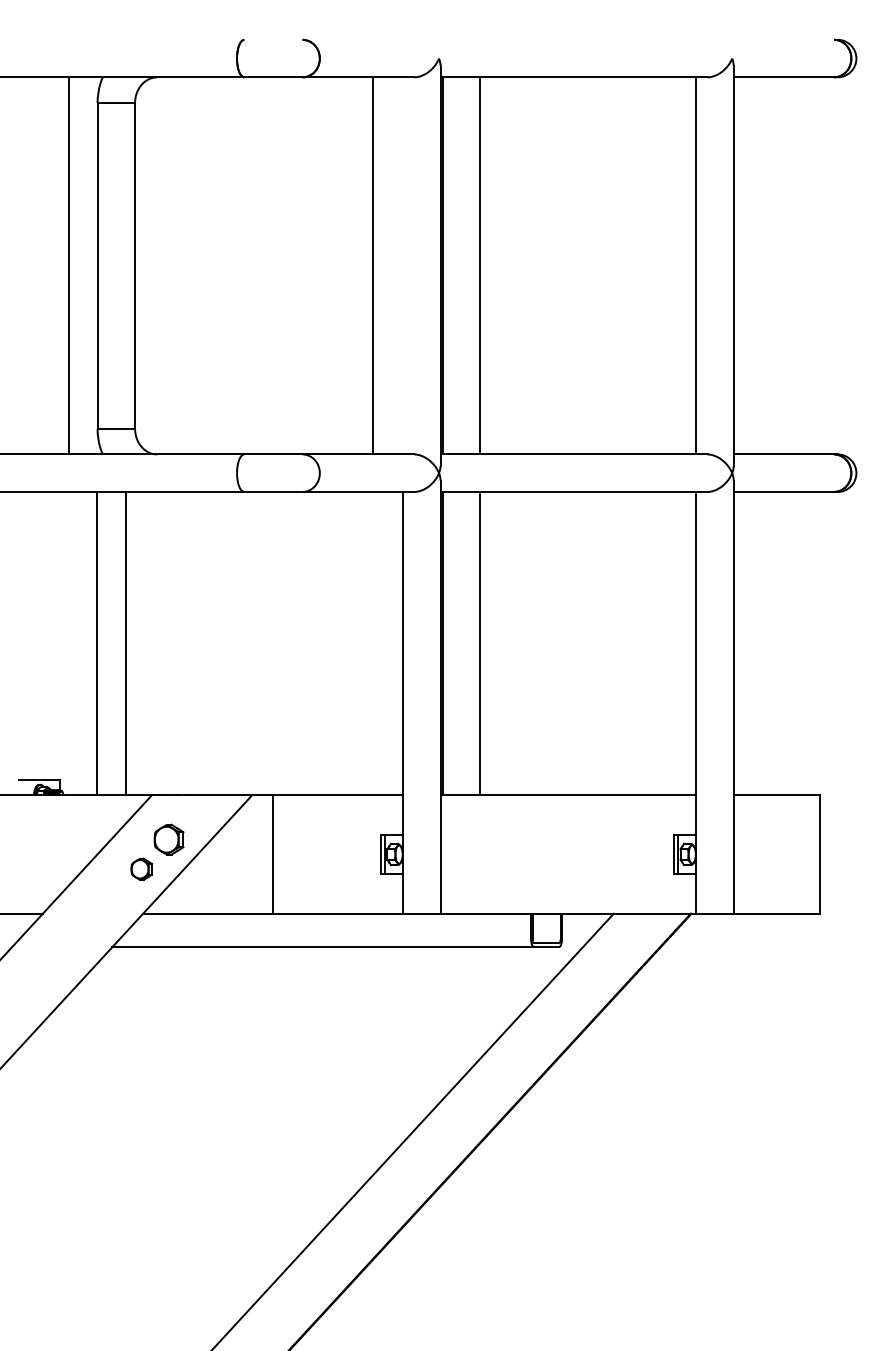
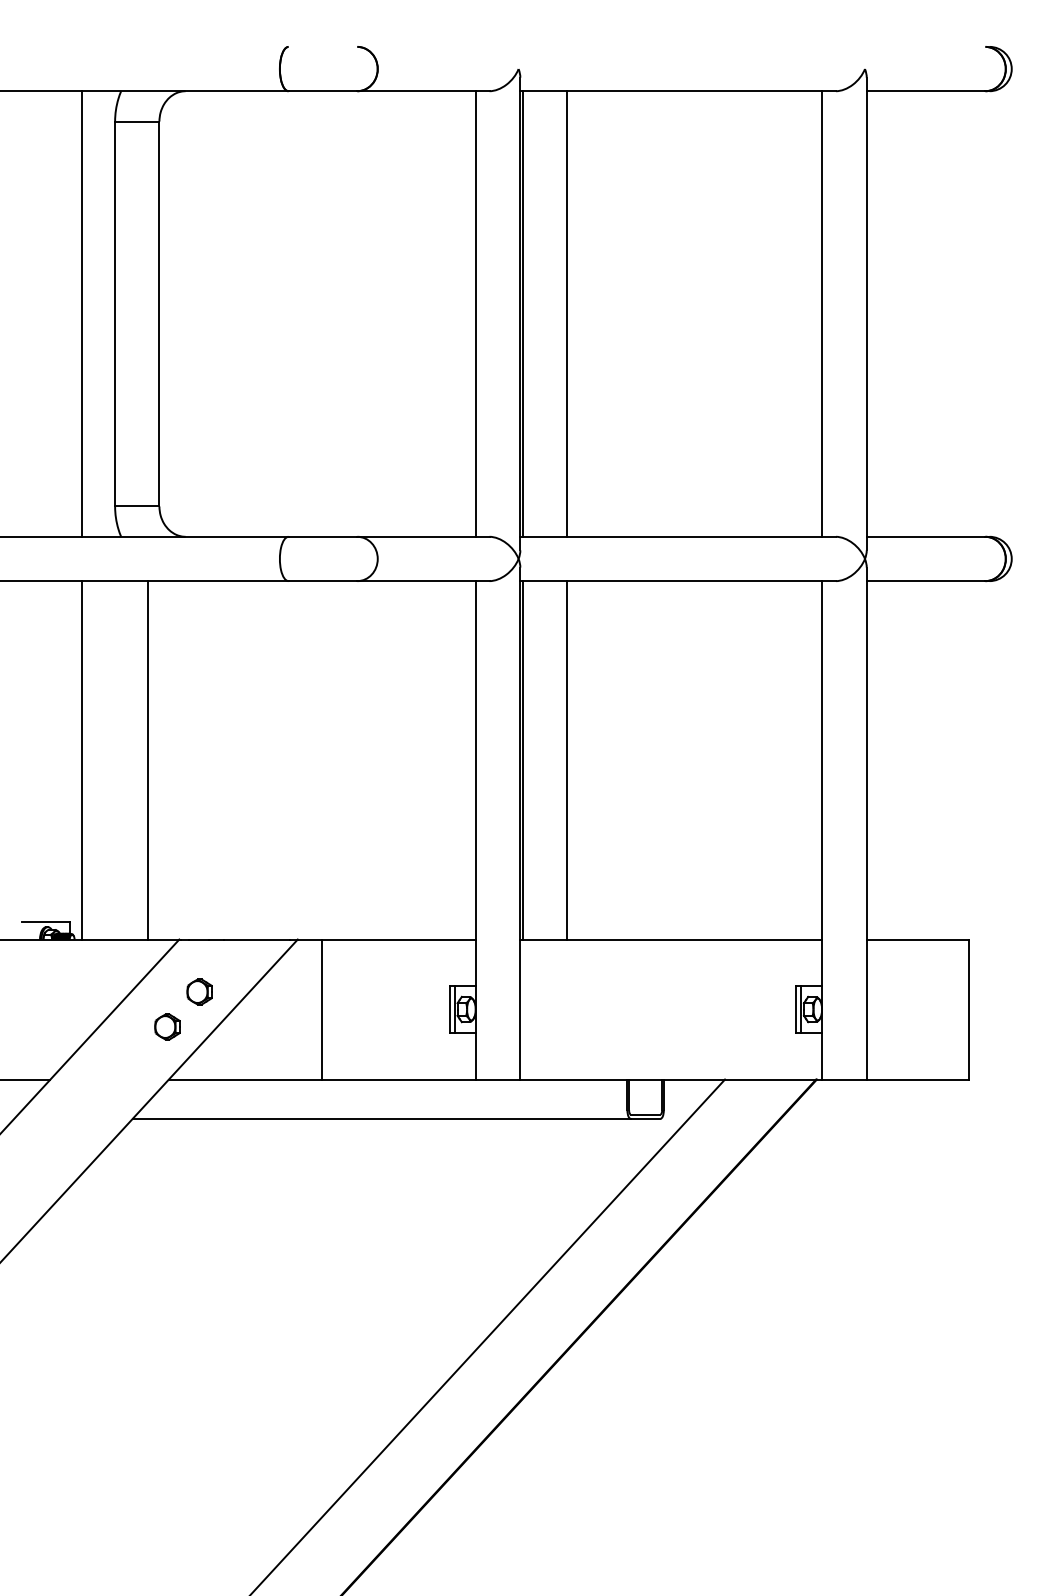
line: (373, 265) -> (476, 313), moved
line: (97, 643) -> (81, 760), moved
part: (168, 839) -> (199, 991), size x0.71

